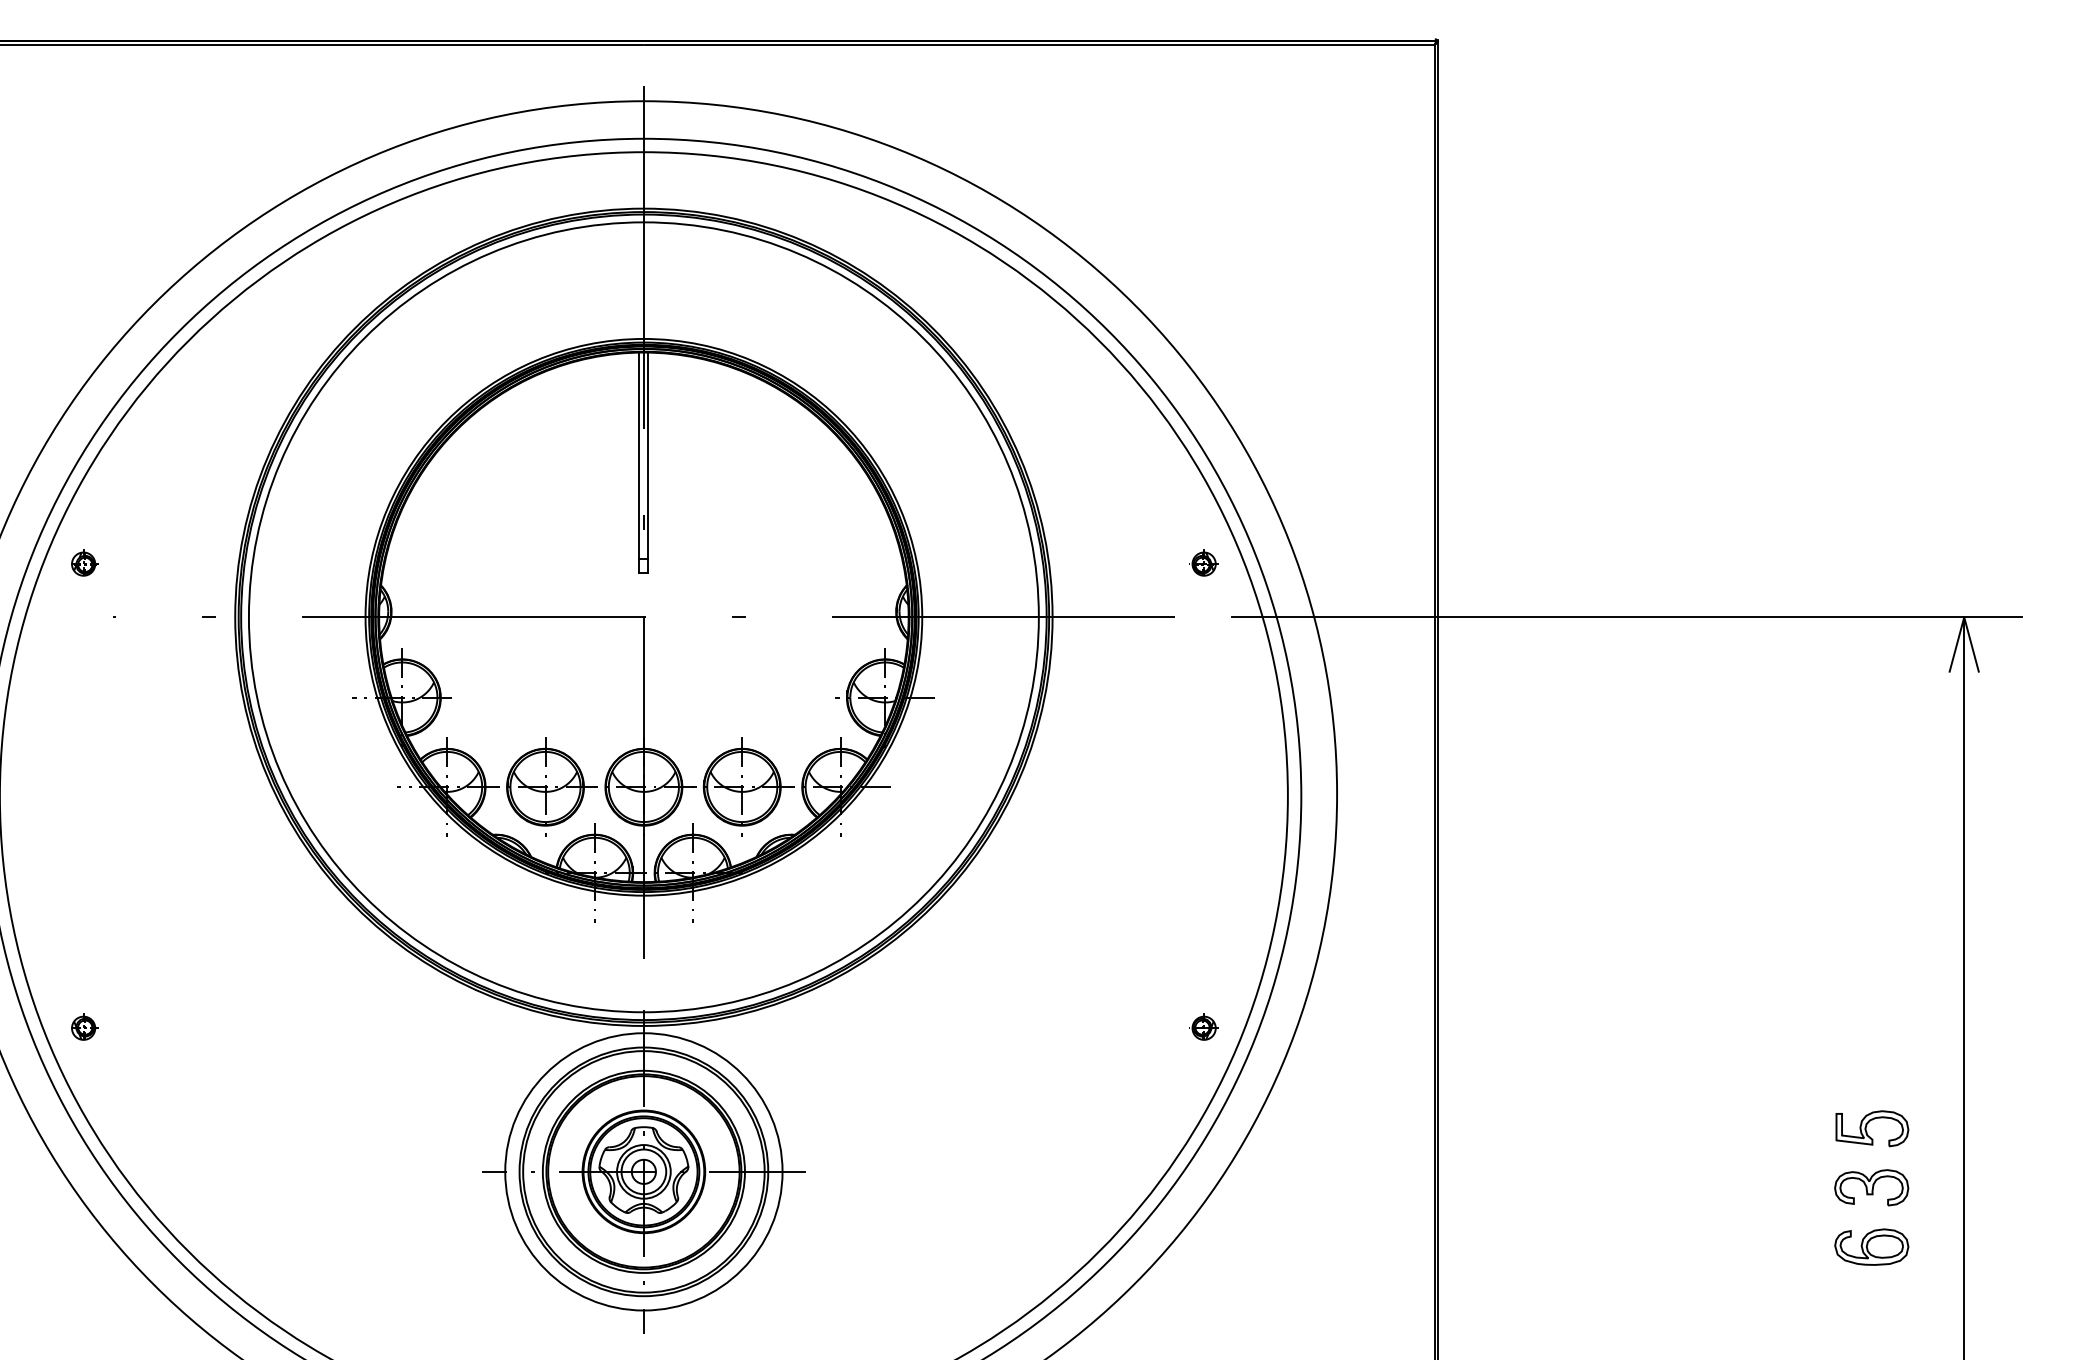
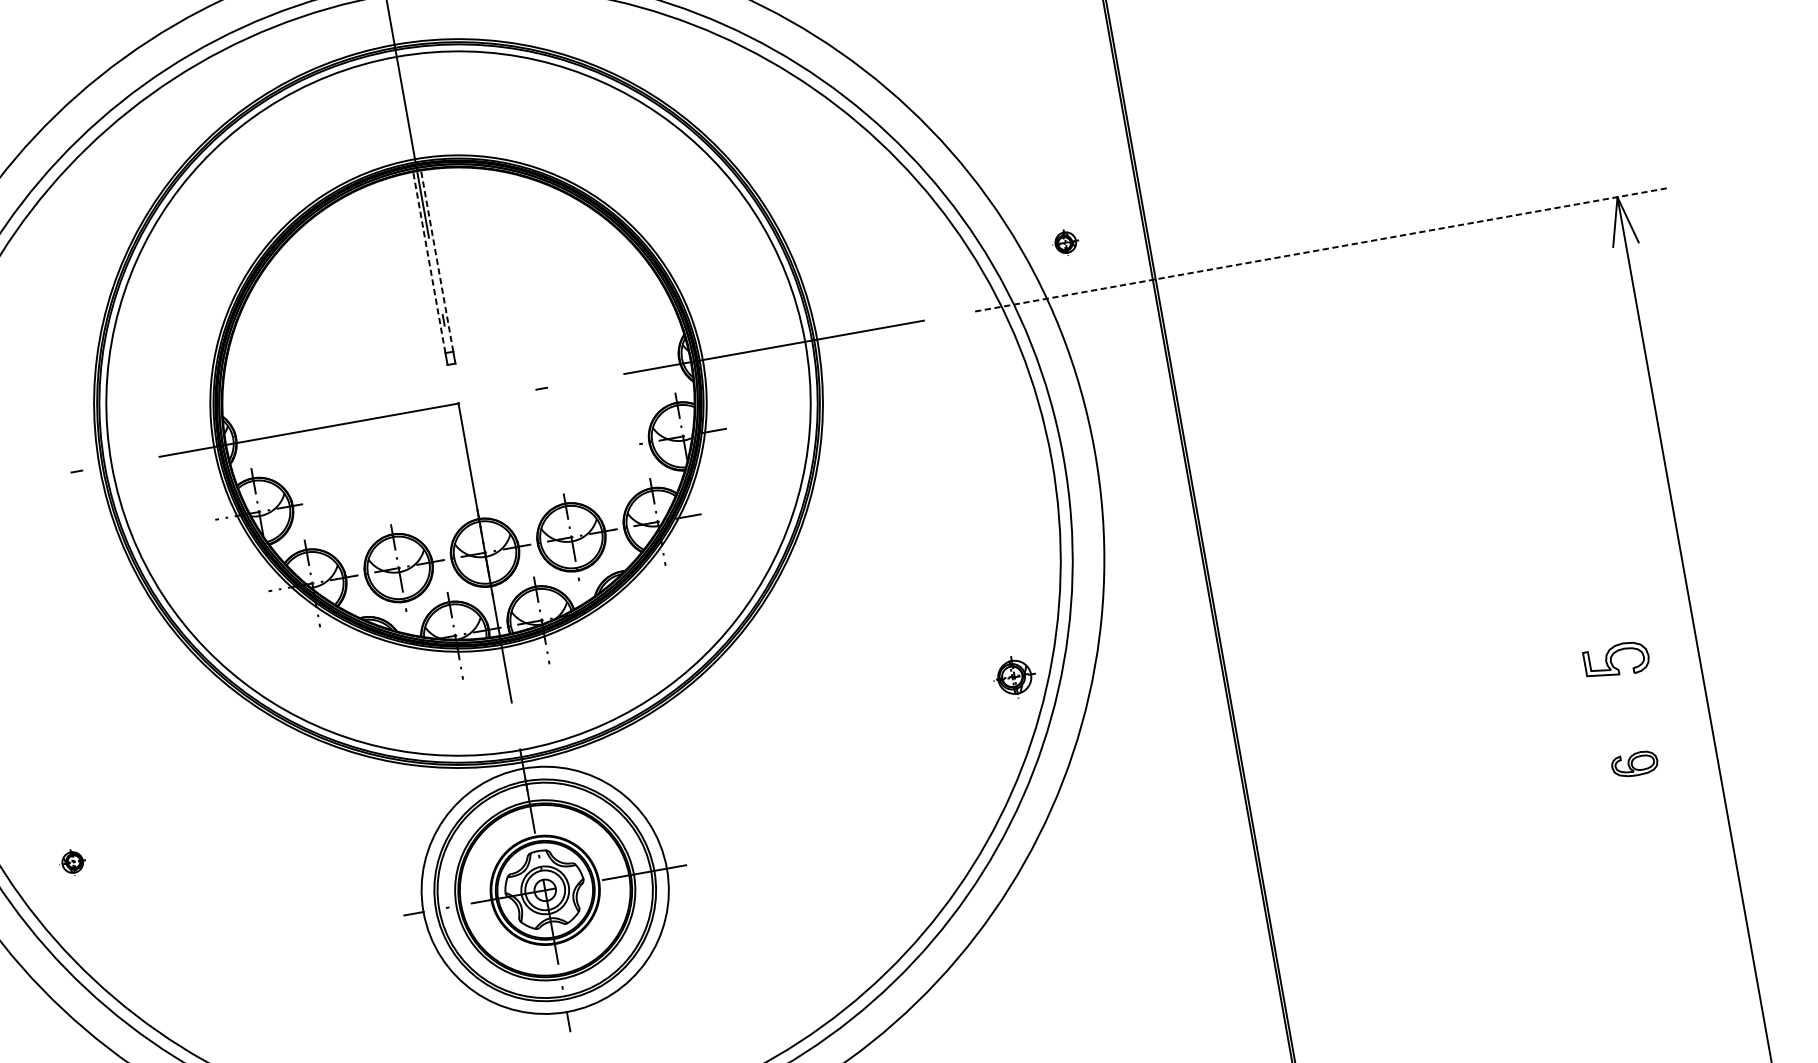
line: (639, 455) -> (429, 262), solid -> dashed
line: (648, 455) -> (437, 260), solid -> dashed
part: (1203, 562) -> (1065, 241), moved
line: (1626, 617) -> (1321, 250), solid -> dashed
part: (84, 1026) -> (73, 860), moved
part: (1203, 1026) -> (1013, 675), size x1.6
part: (1871, 1187) -> (1625, 712), removed
part: (1871, 1246) -> (1634, 763), size x0.7

